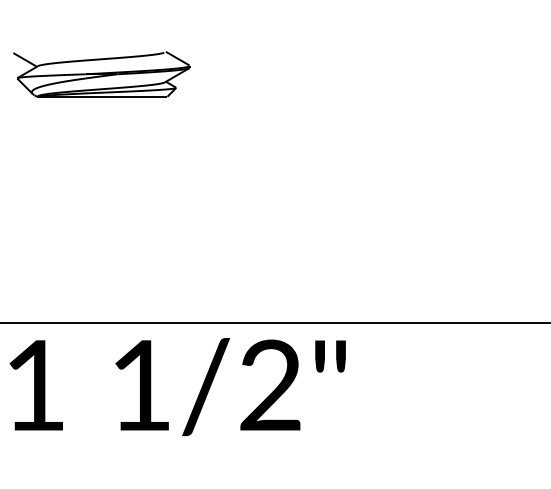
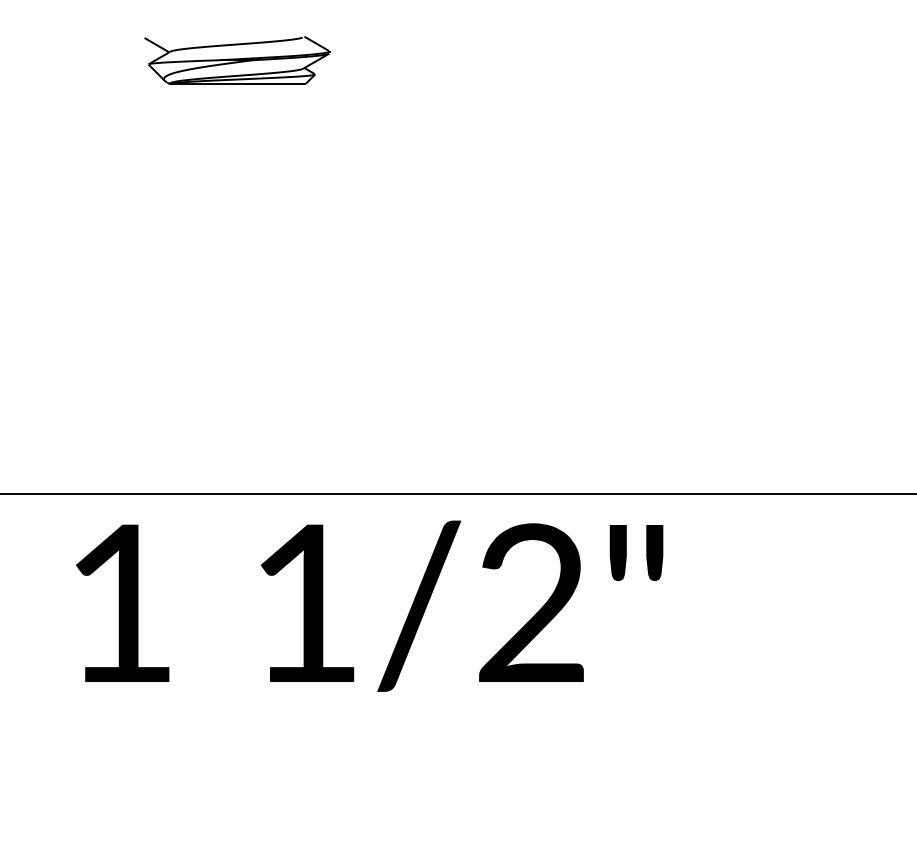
part: (101, 74) -> (236, 60), size x0.6

